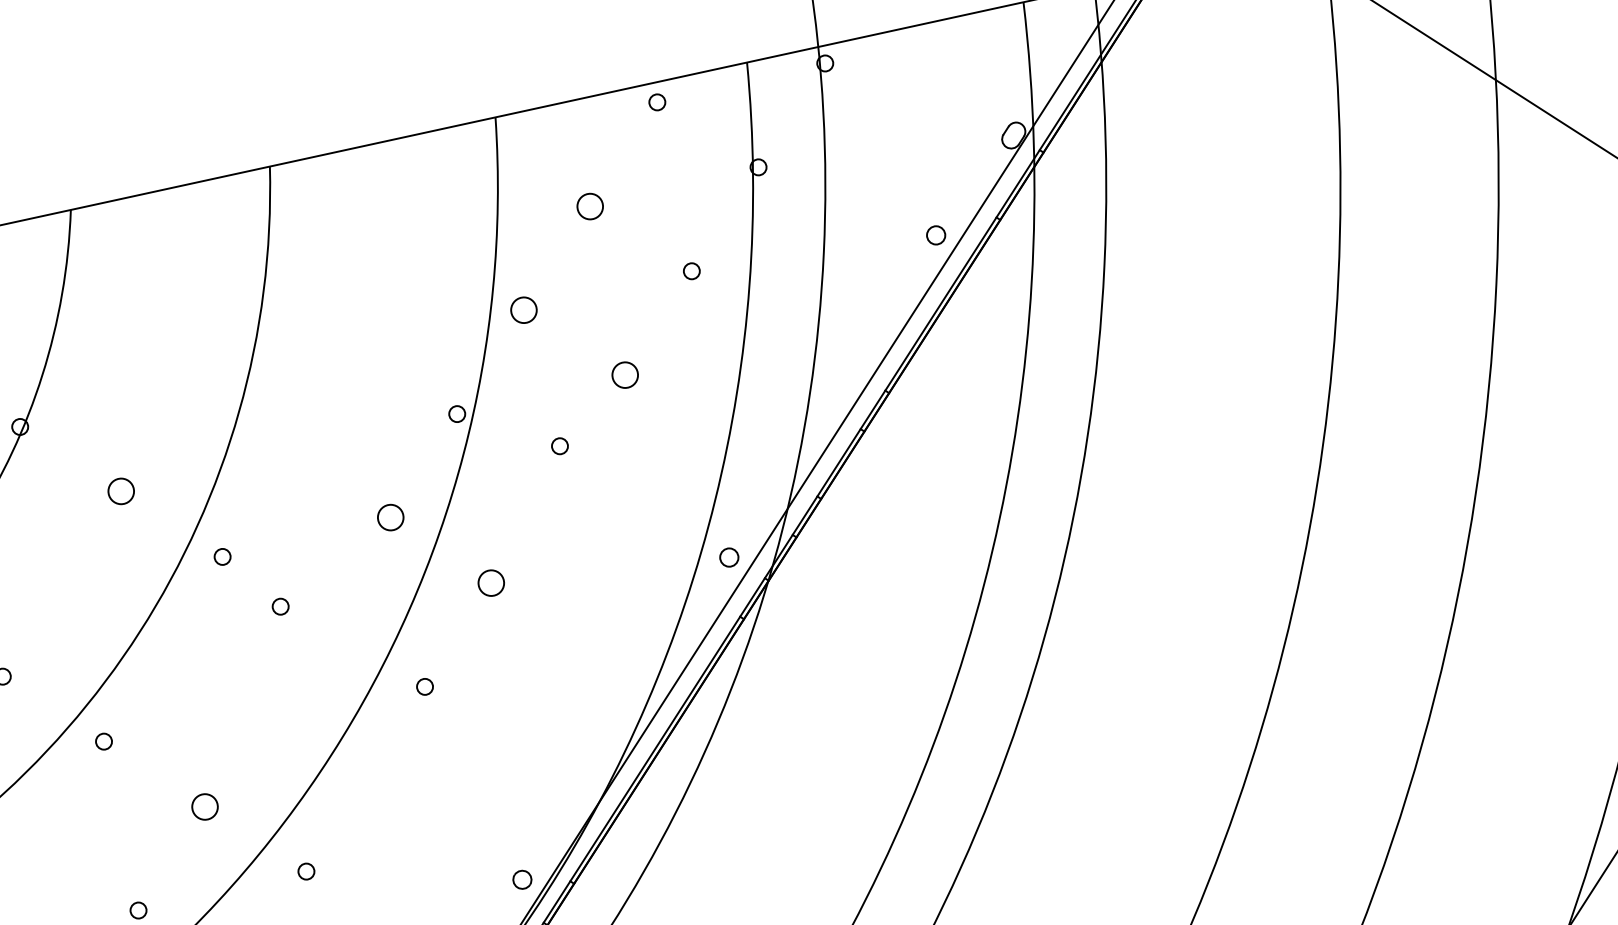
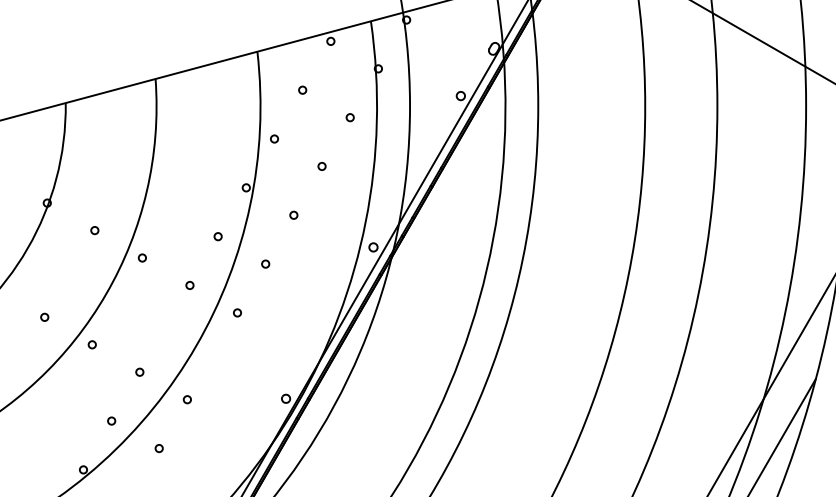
circle: (590, 204) -> (302, 89), size x0.62
circle: (523, 309) -> (274, 138), size x0.62
circle: (623, 375) -> (321, 166), size x0.62
circle: (559, 444) -> (293, 214), moved
circle: (120, 491) -> (94, 230), size x0.62
circle: (389, 517) -> (217, 236), size x0.62
circle: (491, 581) -> (265, 263), size x0.62
circle: (279, 606) -> (189, 285), moved
circle: (204, 804) -> (139, 371), size x0.62

